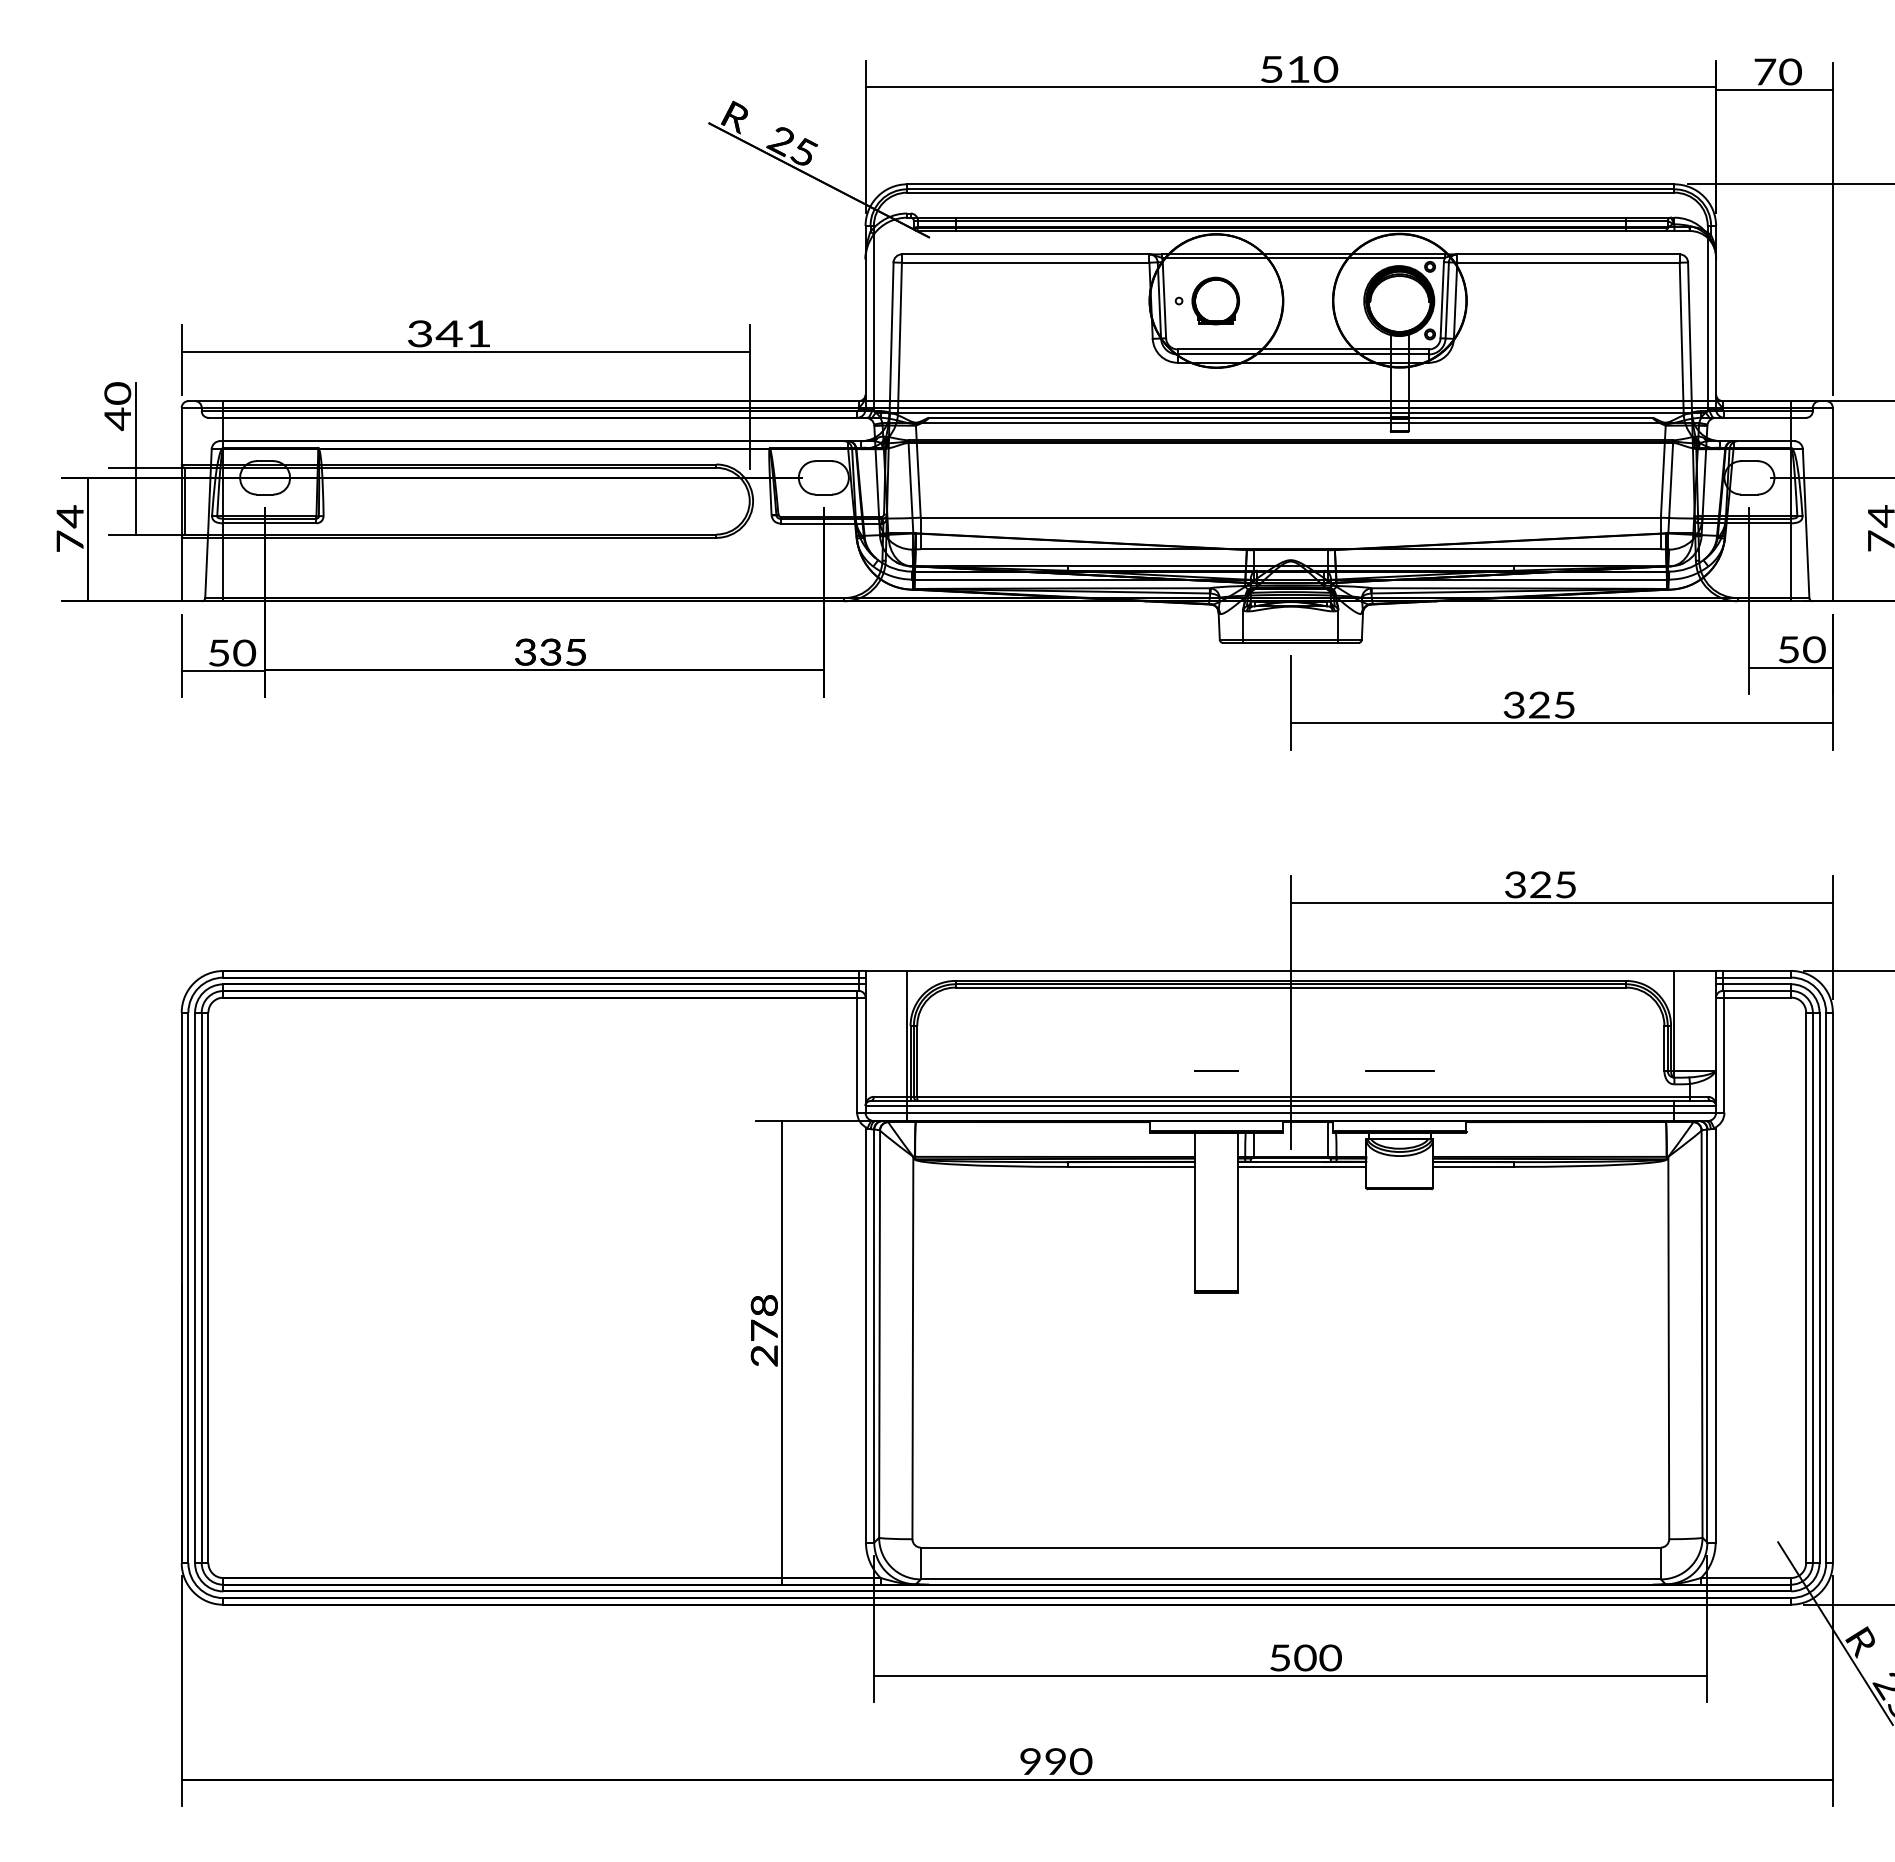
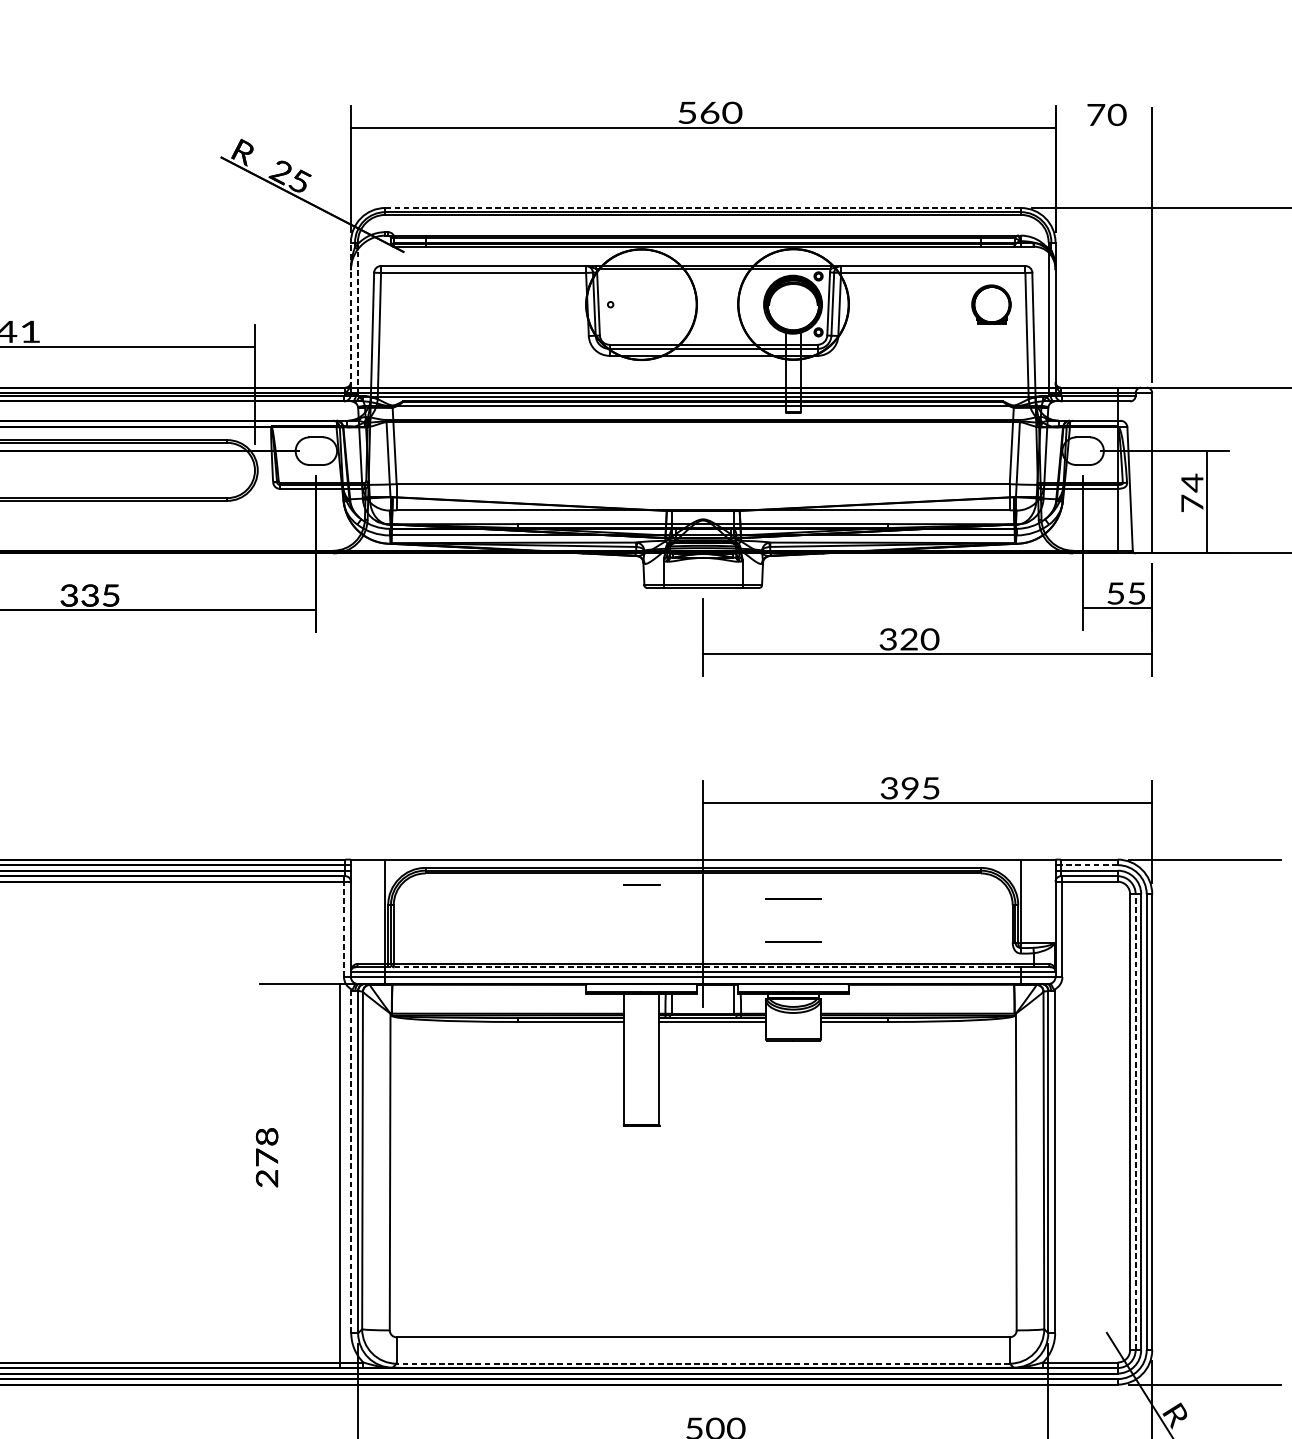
text: (1299, 69) -> (710, 112), 510 -> 560
line: (1774, 89) -> (1103, 129), removed
line: (1290, 184) -> (702, 208), solid -> dashed
part: (1215, 300) -> (991, 304), moved
line: (865, 313) -> (350, 315), solid -> dashed
line: (873, 313) -> (357, 315), solid -> dashed
text: (1814, 649) -> (1137, 593), 50 -> 55
text: (1564, 704) -> (929, 638), 325 -> 320
text: (1540, 885) -> (910, 788), 325 -> 395
line: (1756, 977) -> (1088, 865), solid -> dashed
line: (1399, 1018) -> (793, 899), added
line: (857, 1055) -> (344, 929), solid -> dashed
line: (1216, 1070) -> (641, 884), moved
line: (1290, 1101) -> (702, 967), solid -> dashed
line: (1812, 1287) -> (1135, 1121), solid -> dashed
line: (865, 1335) -> (350, 1161), solid -> dashed
line: (782, 1352) -> (340, 1175), moved
line: (1290, 1579) -> (702, 1363), solid -> dashed

